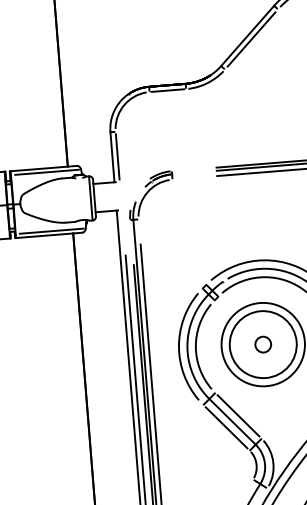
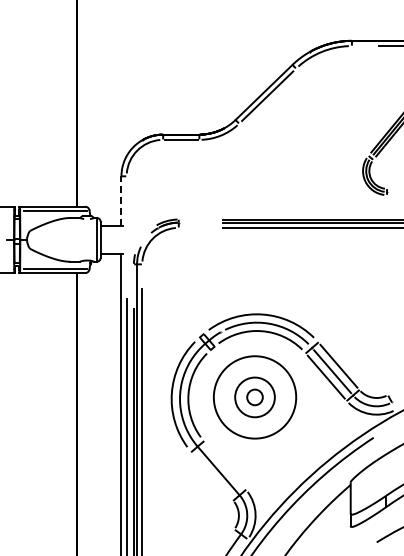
line: (117, 156) -> (126, 200), removed
line: (112, 157) -> (121, 201), solid -> dashed
circle: (262, 344) -> (254, 397), size x0.6
line: (237, 415) -> (224, 465), removed
line: (226, 427) -> (212, 476), removed

